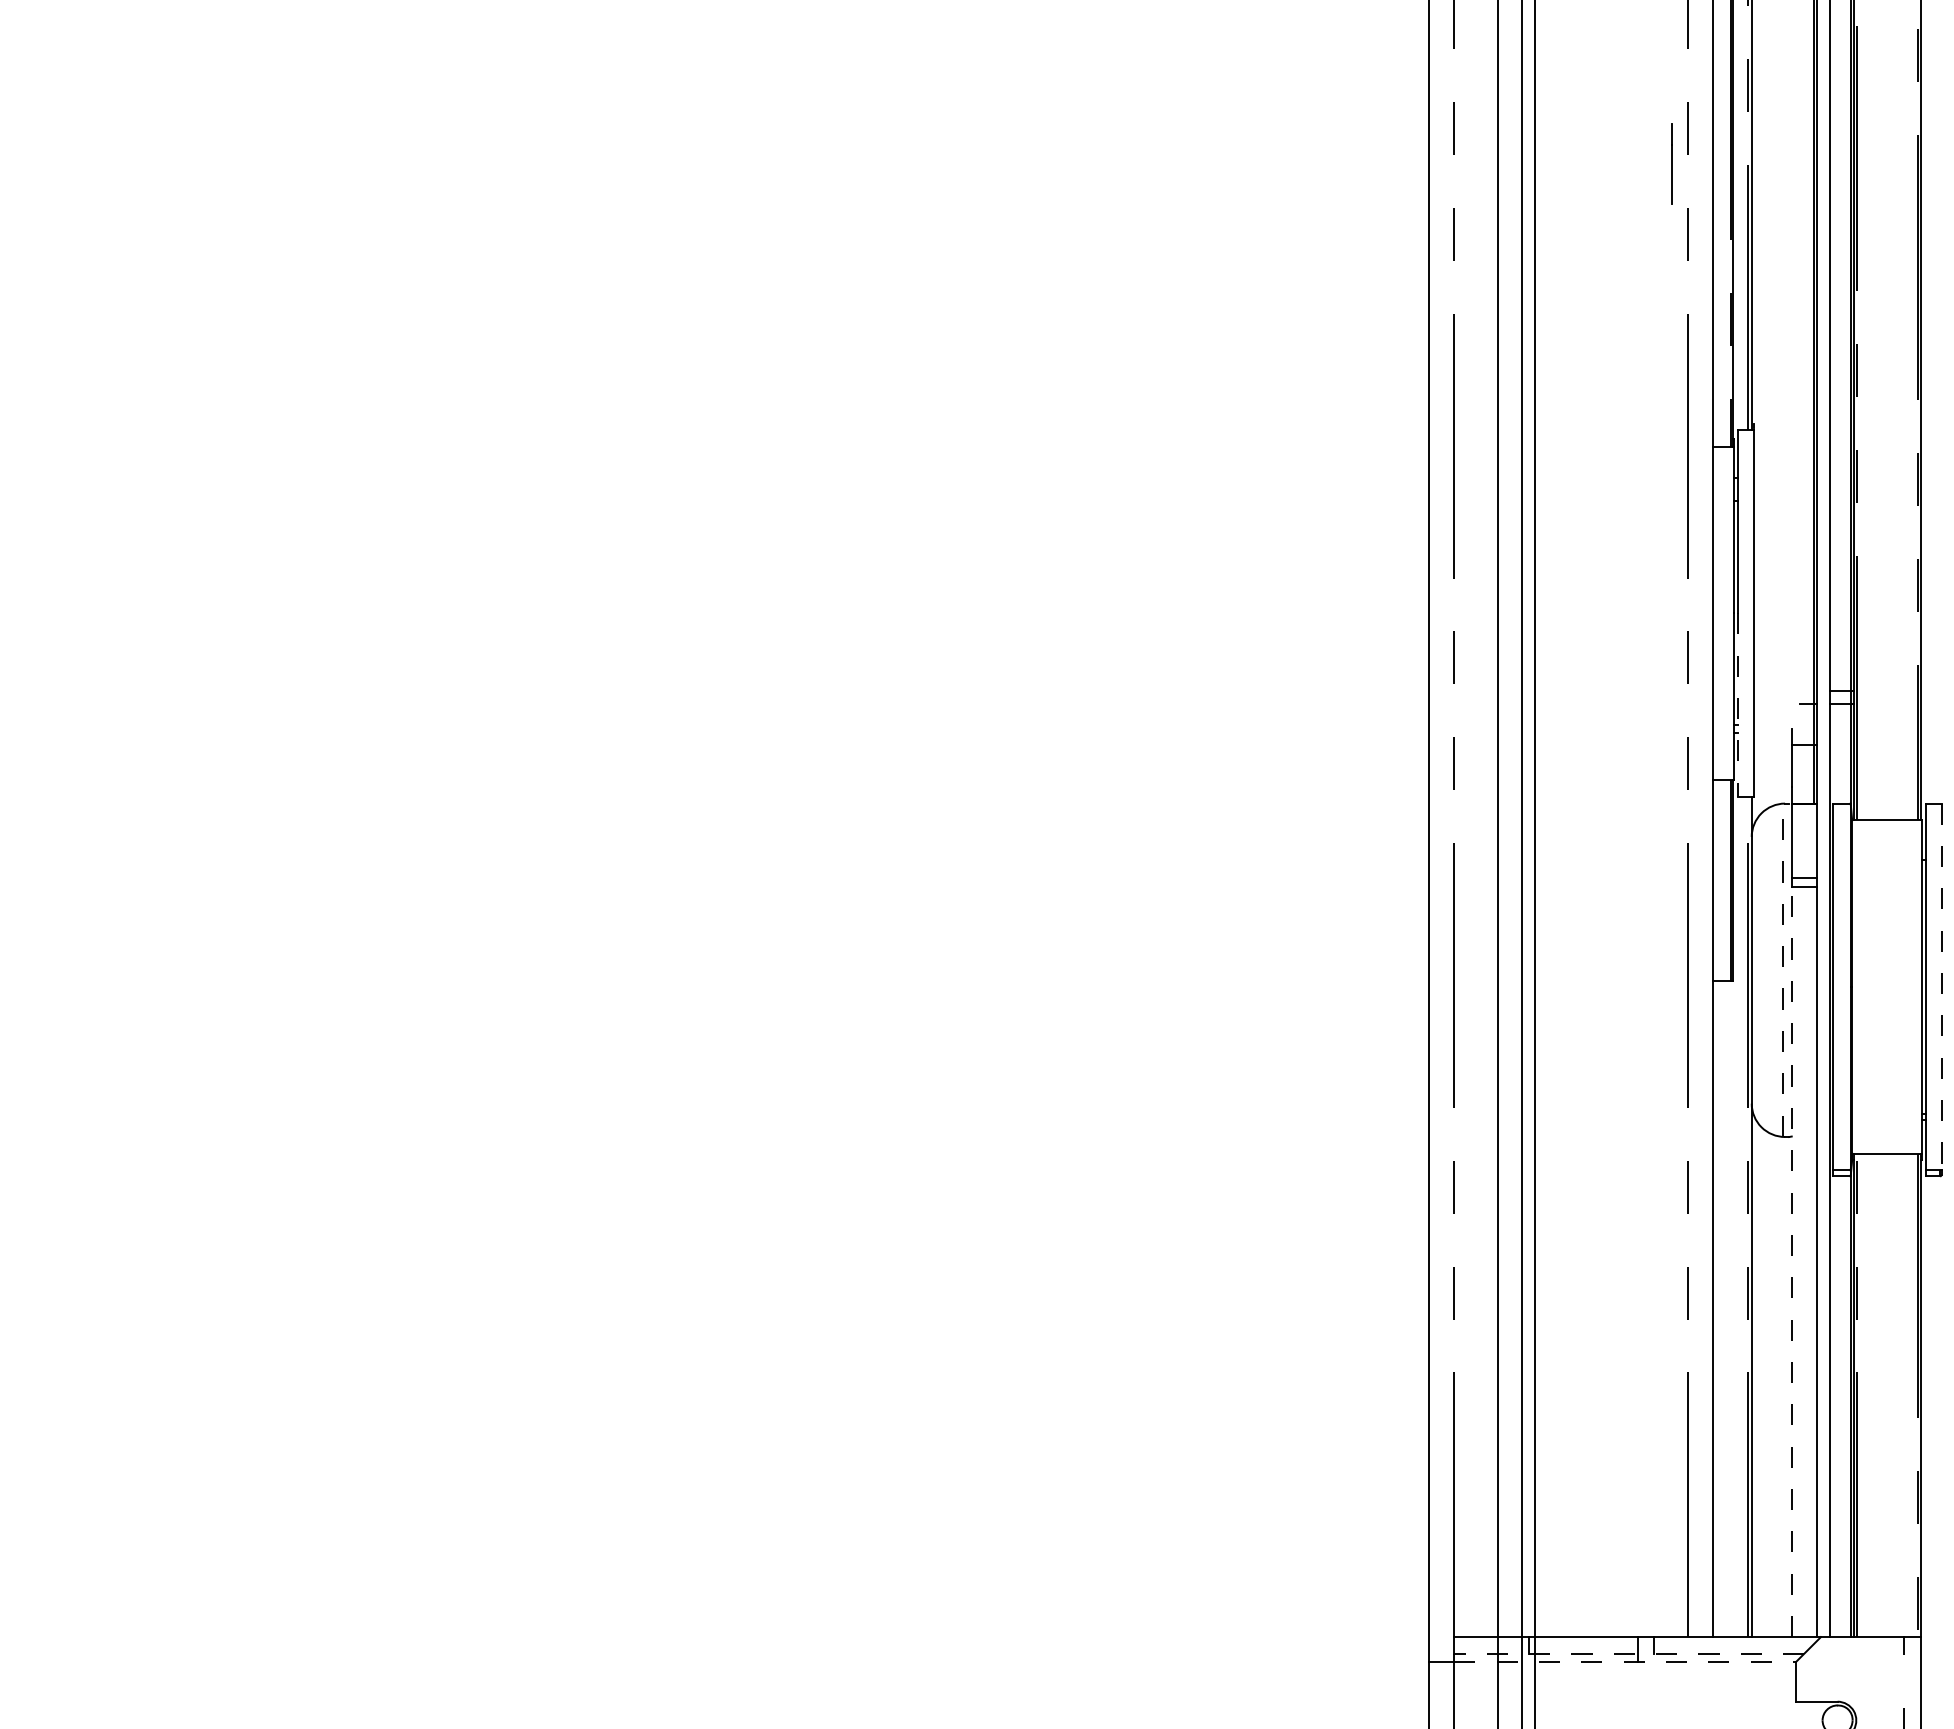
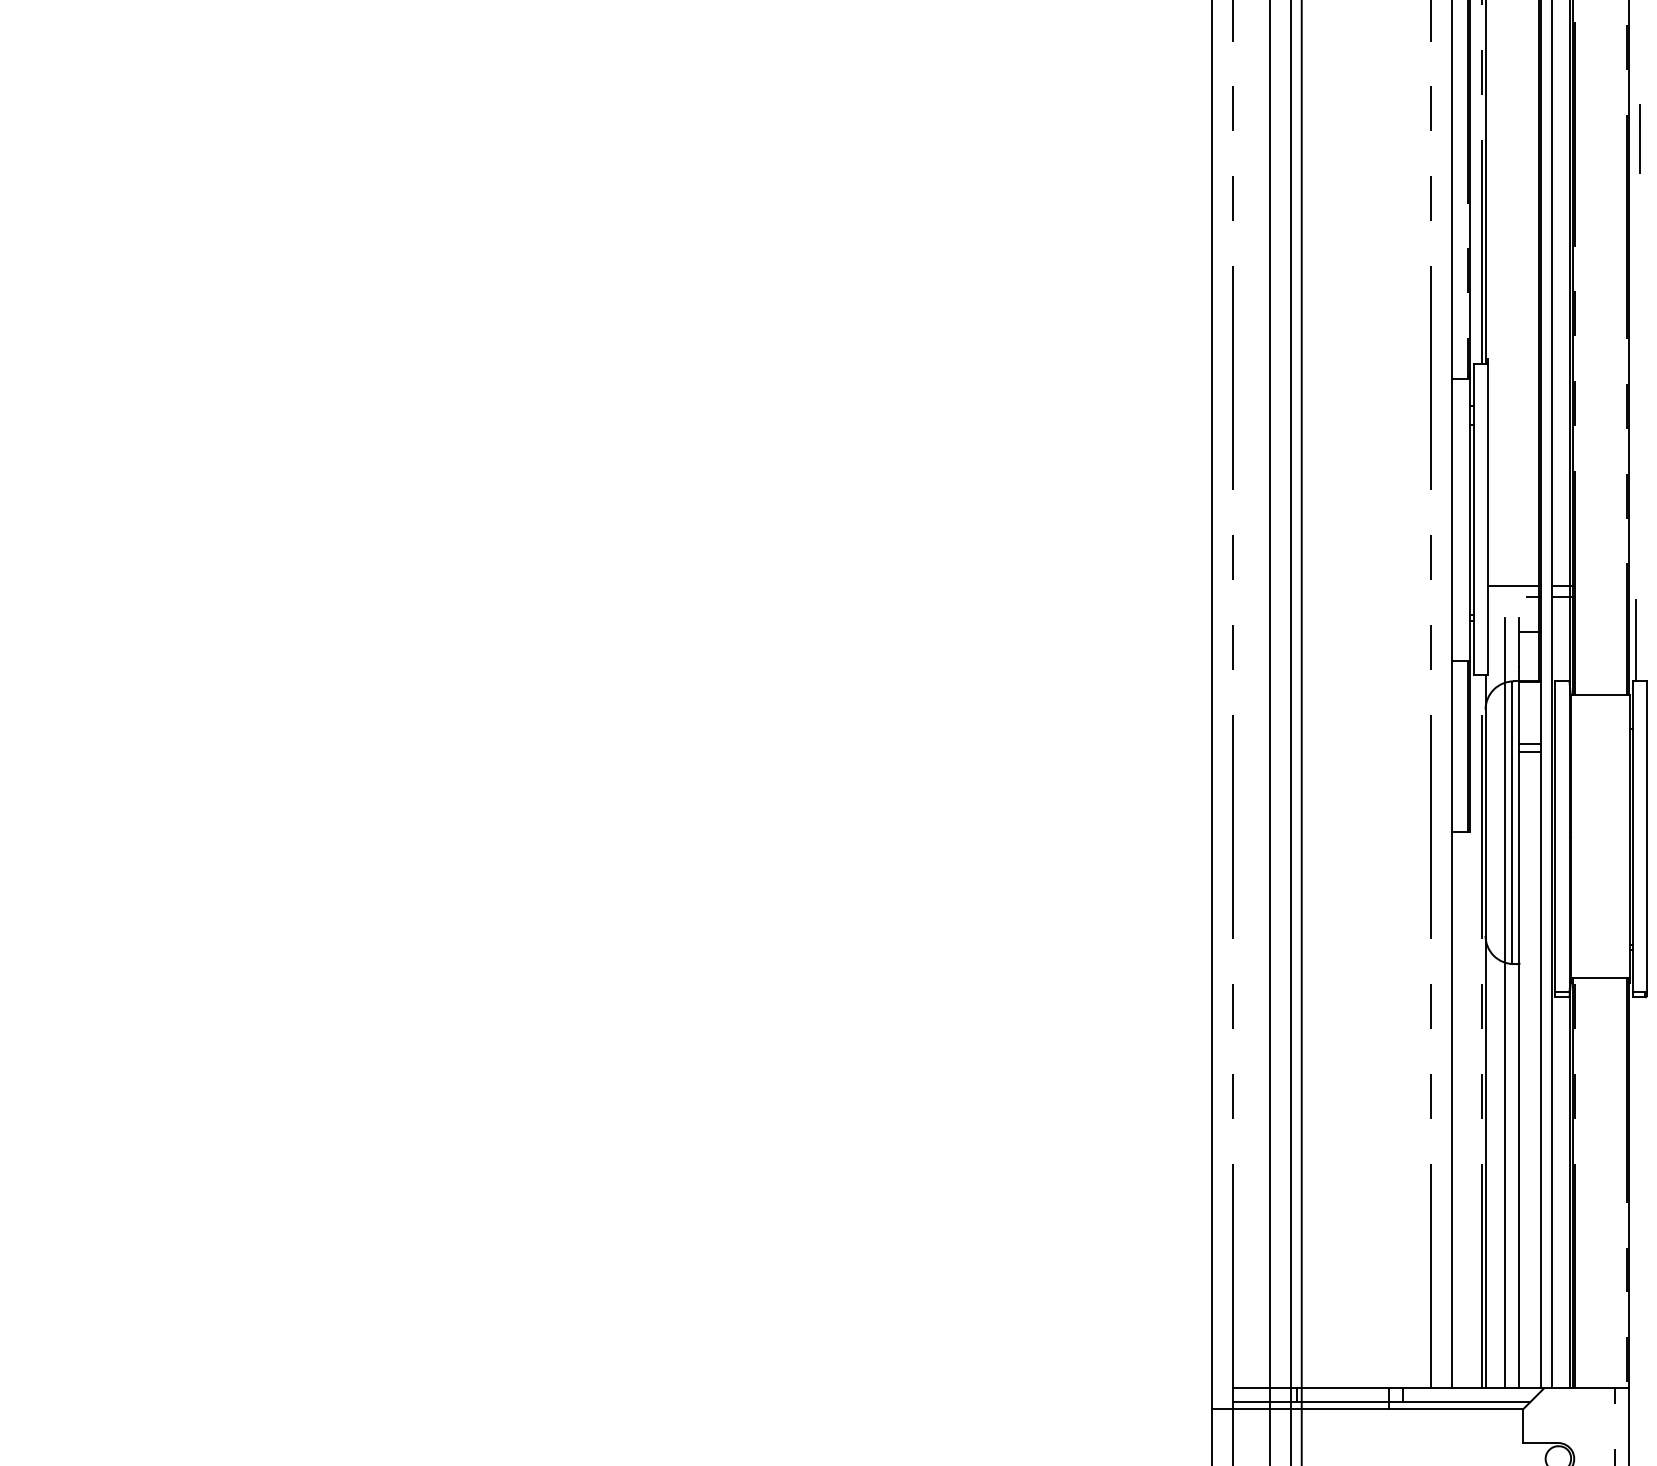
line: (1671, 163) -> (1638, 138), moved
line: (1785, 691) -> (1514, 586), added
line: (1738, 704) -> (1474, 597), dashed -> solid
line: (1929, 755) -> (1636, 640), added
line: (1783, 969) -> (1512, 822), dashed -> solid
line: (1941, 987) -> (1646, 837), dashed -> solid
line: (1775, 1182) -> (1505, 1002), added
line: (1791, 1261) -> (1519, 1069), dashed -> solid
line: (1628, 1653) -> (1381, 1402), dashed -> solid
line: (1625, 1662) -> (1378, 1409), dashed -> solid

